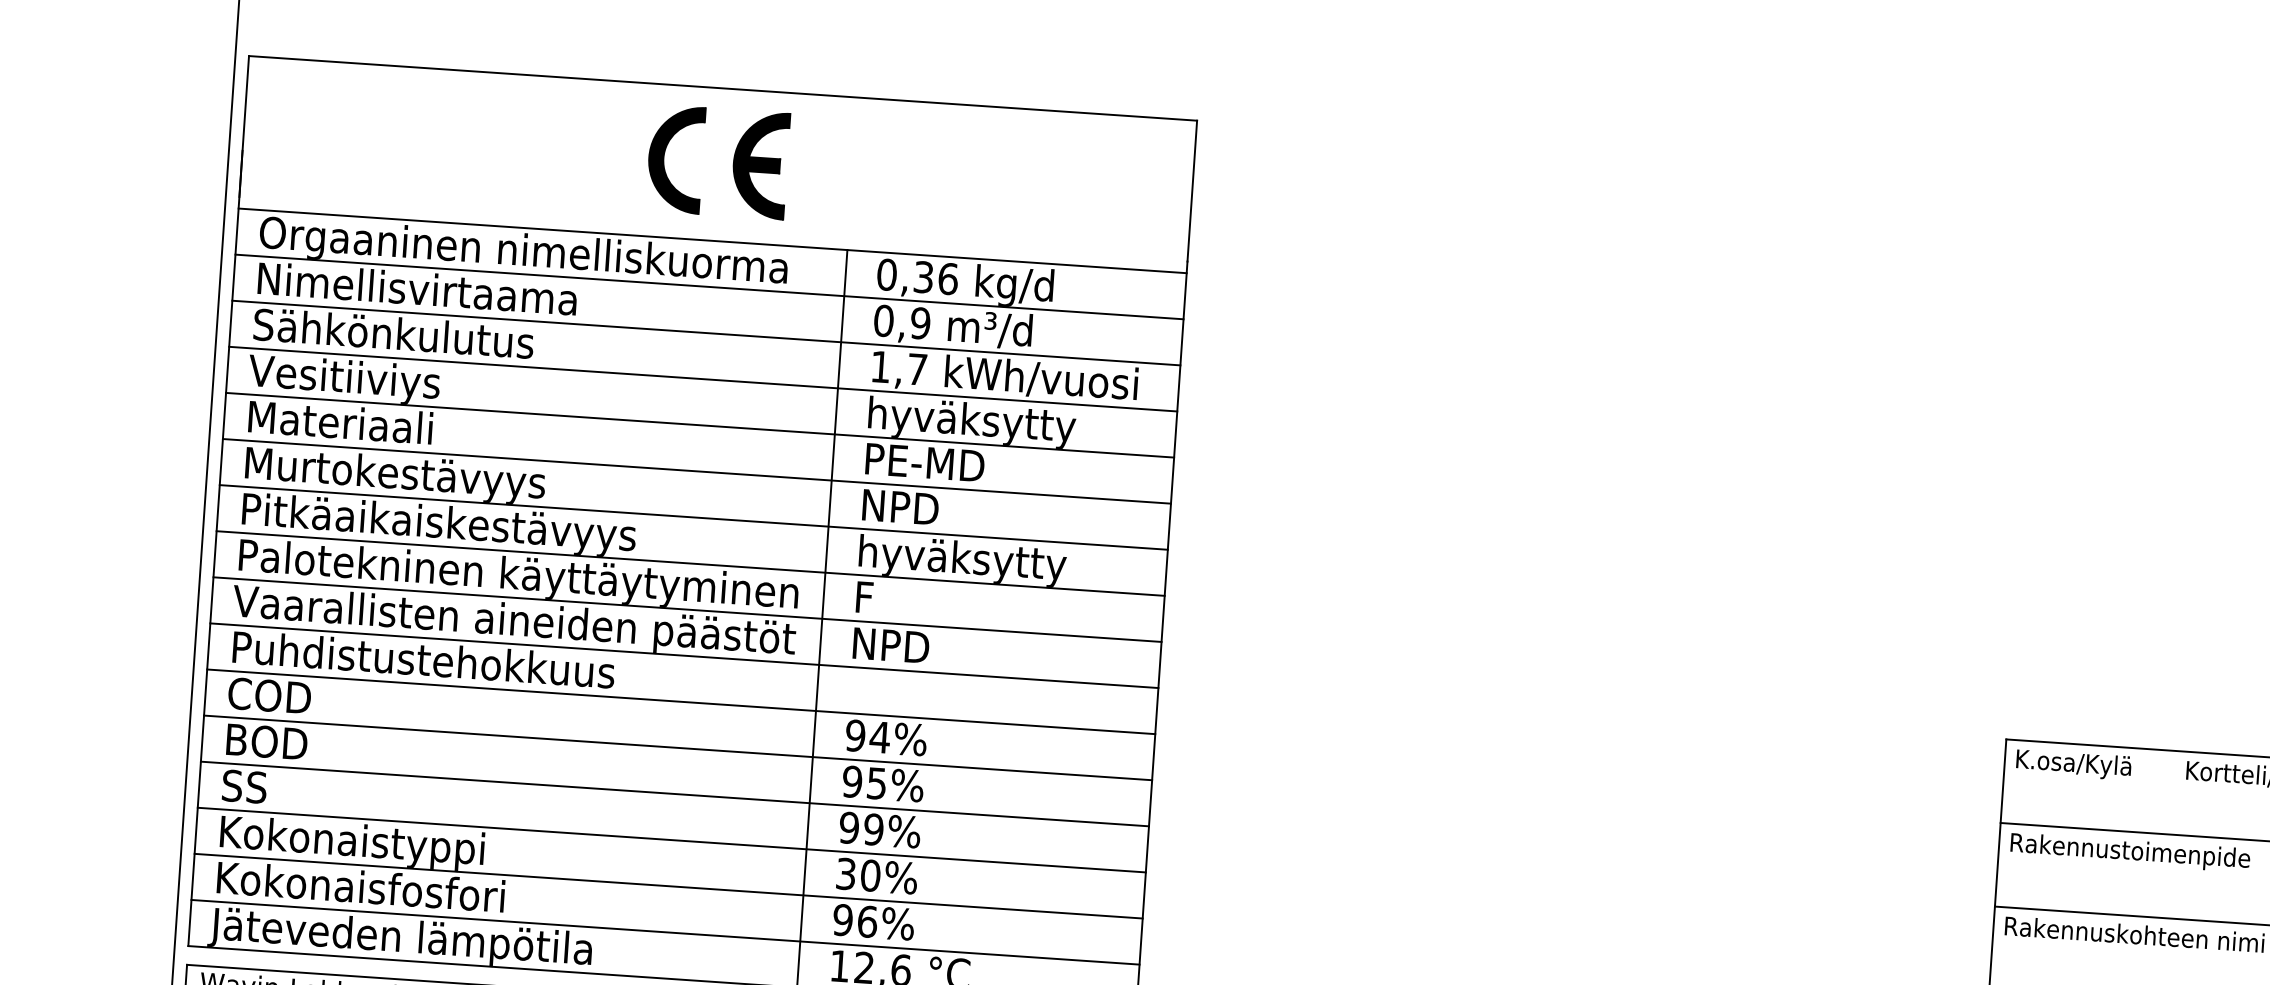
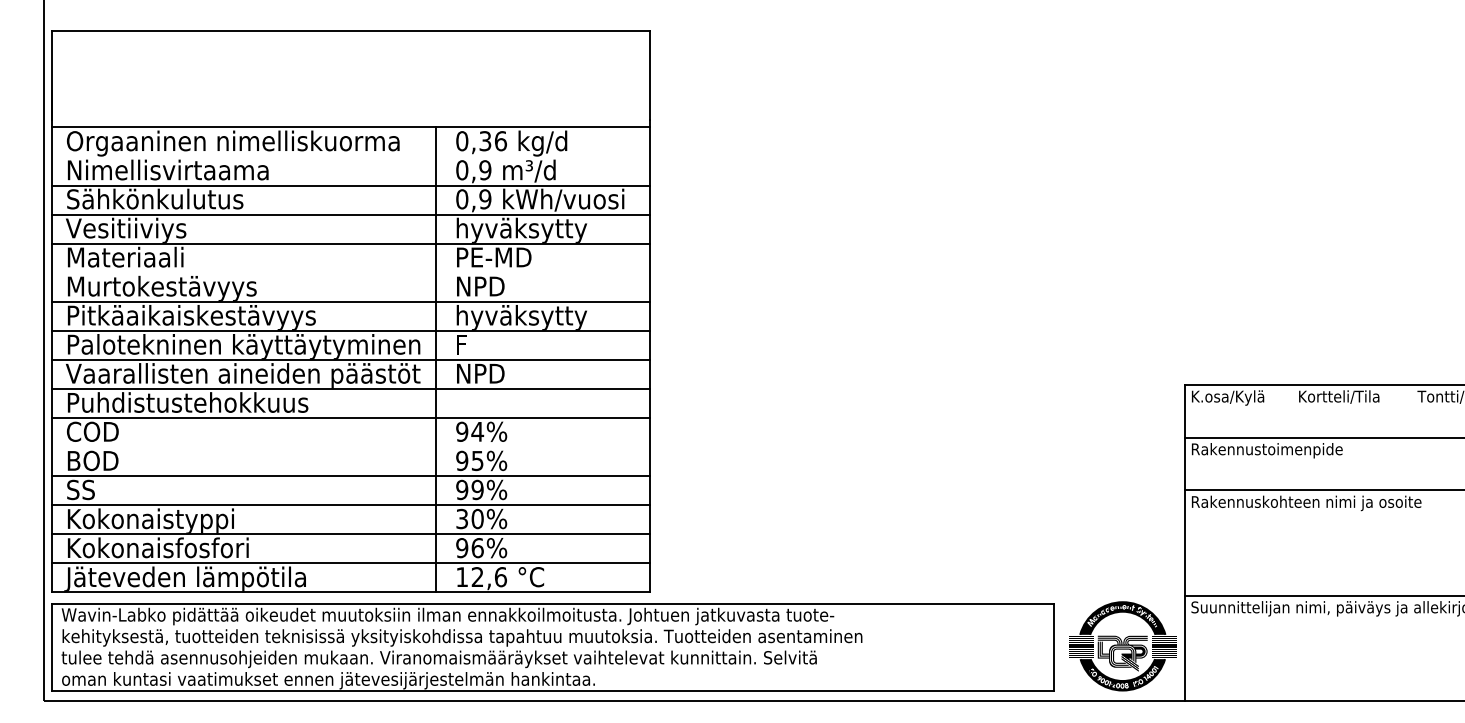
part: (732, 162) -> (360, 77), removed
line: (709, 287) -> (351, 156), removed
text: (898, 368) -> (473, 199), 1,7 -> 0,9
line: (697, 471) -> (351, 272), removed
line: (678, 748) -> (351, 447), removed

